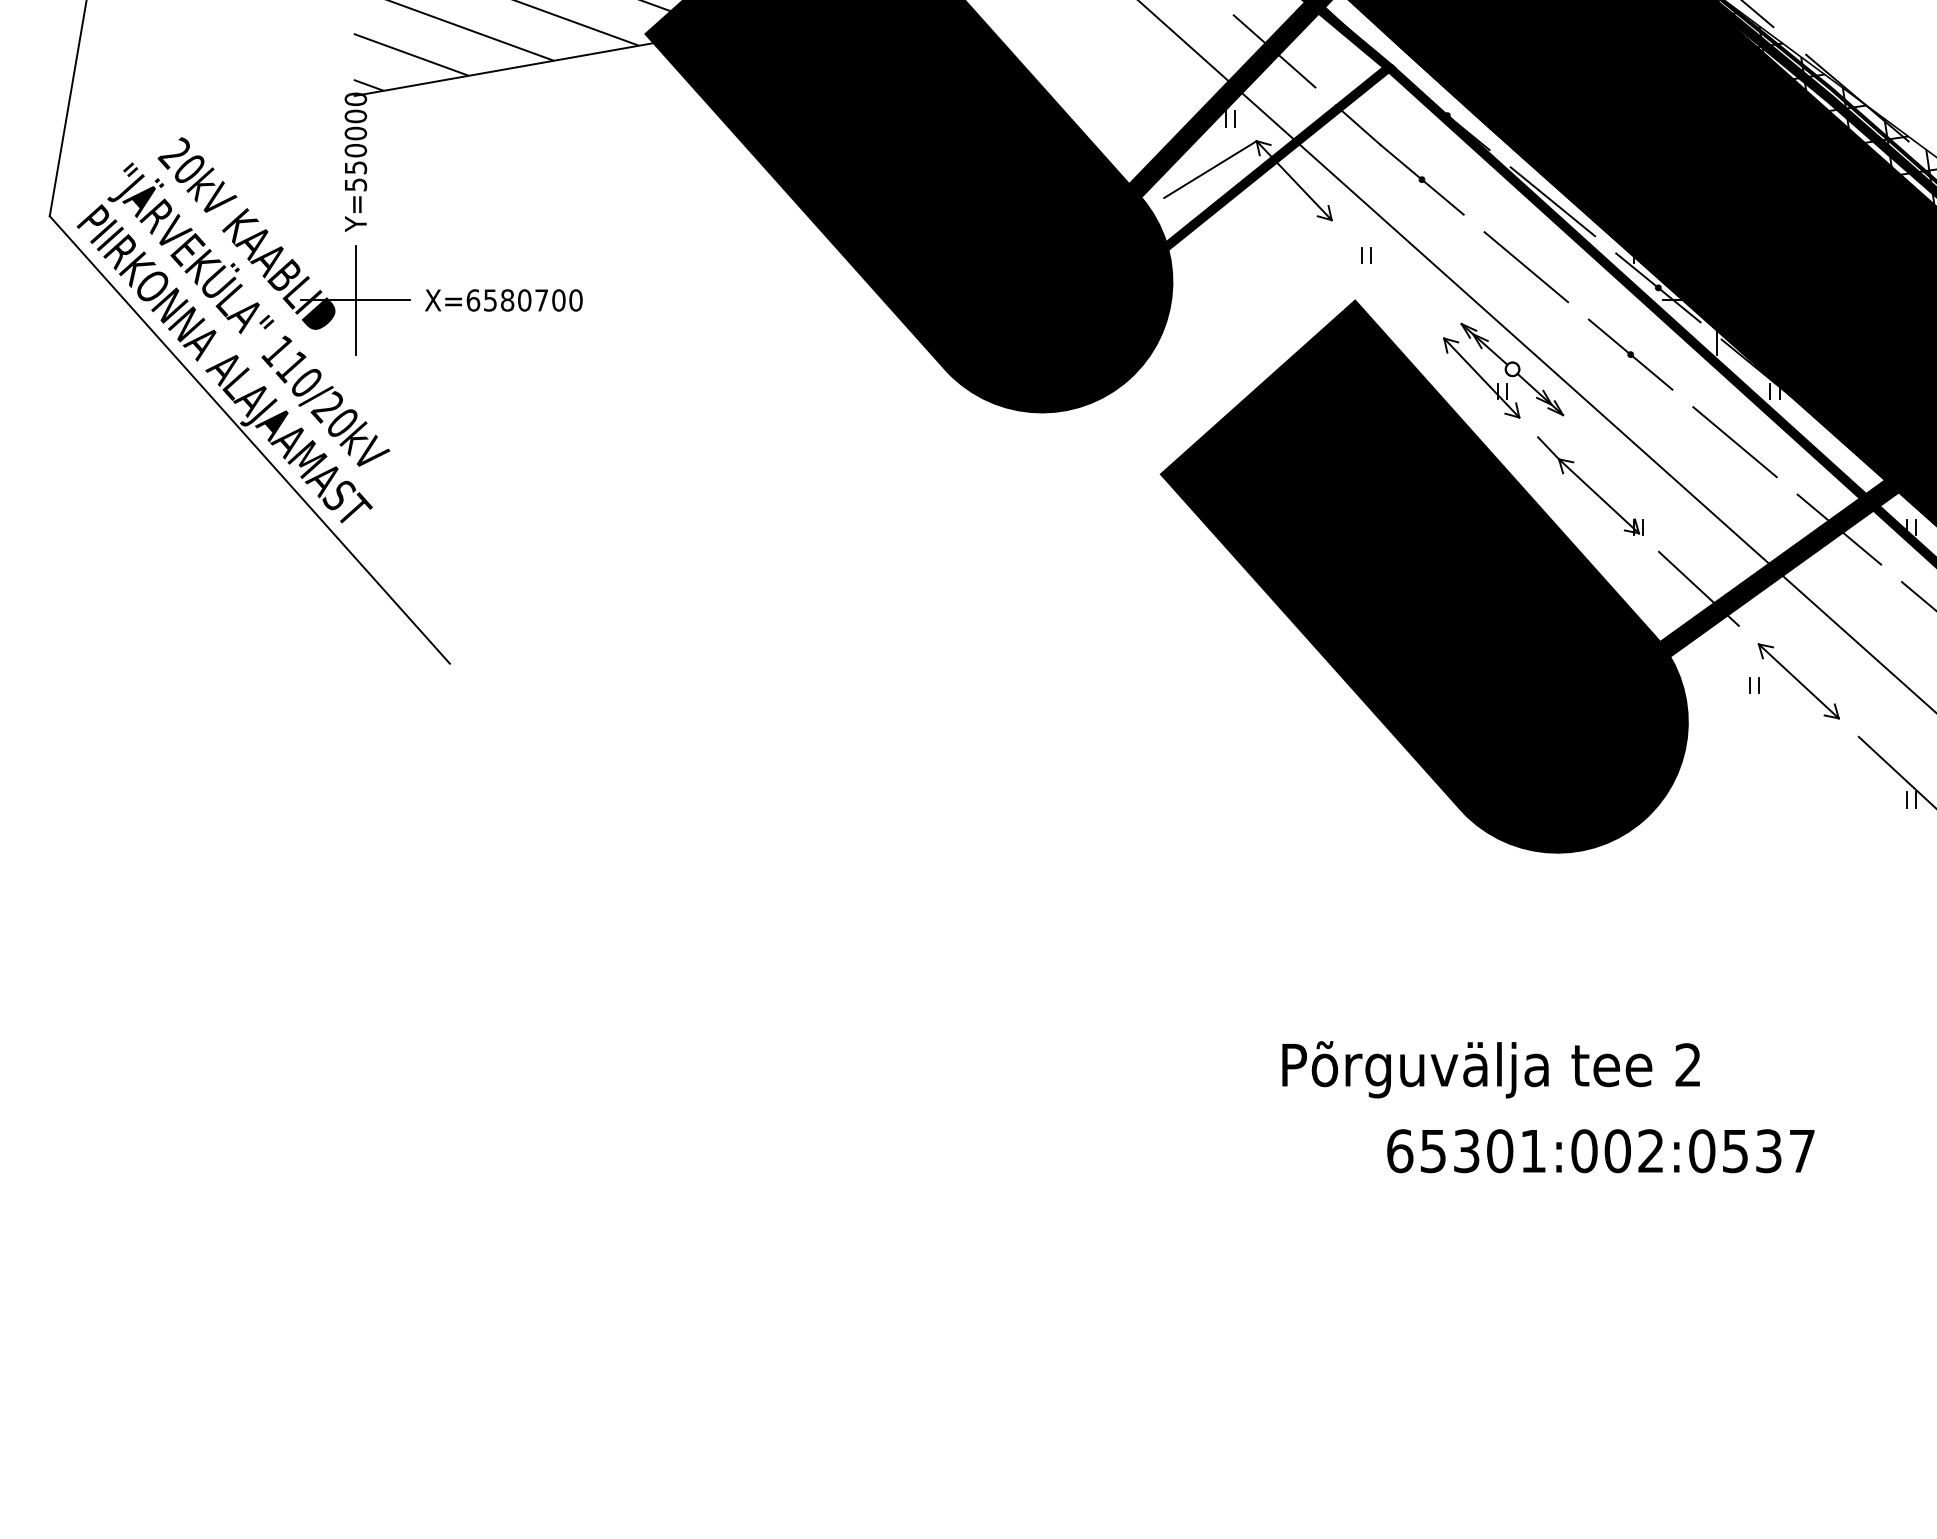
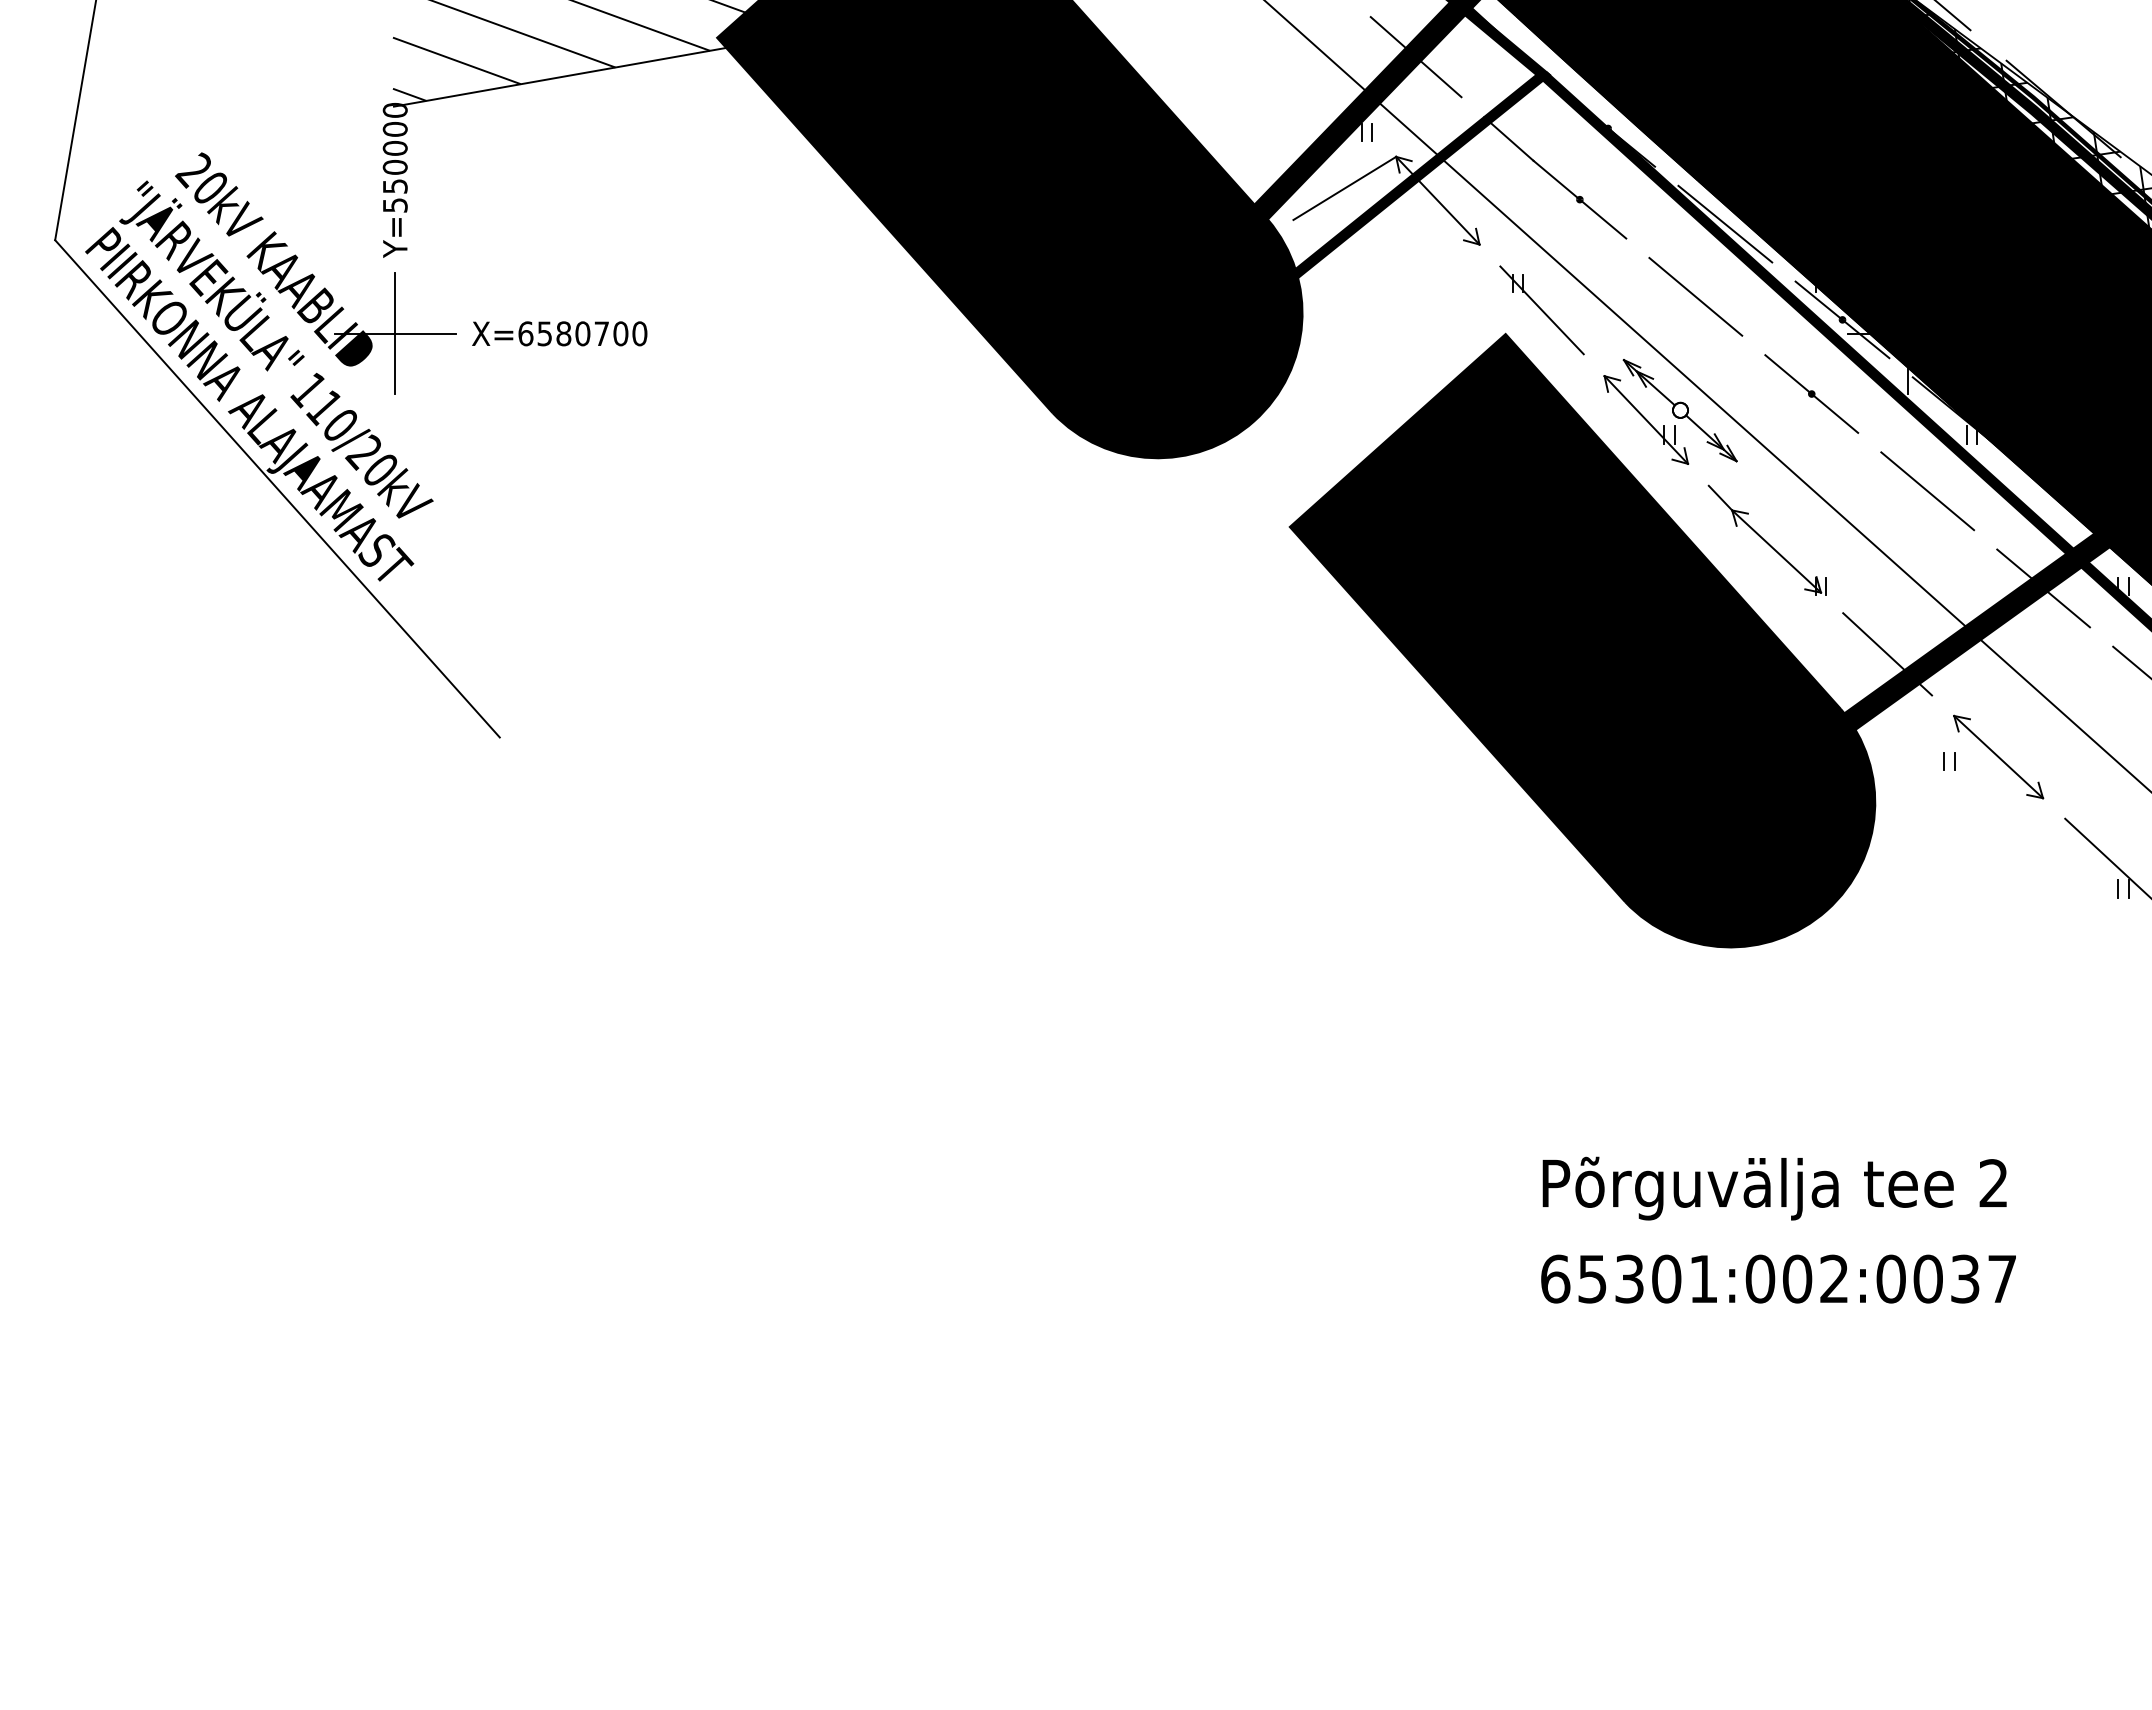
line: (1387, 279) -> (1541, 310), added
text: (1490, 1069) -> (1774, 1188), moved
text: (1734, 1150) -> (1927, 1278), 65301:002:0537 -> 65301:002:0037

